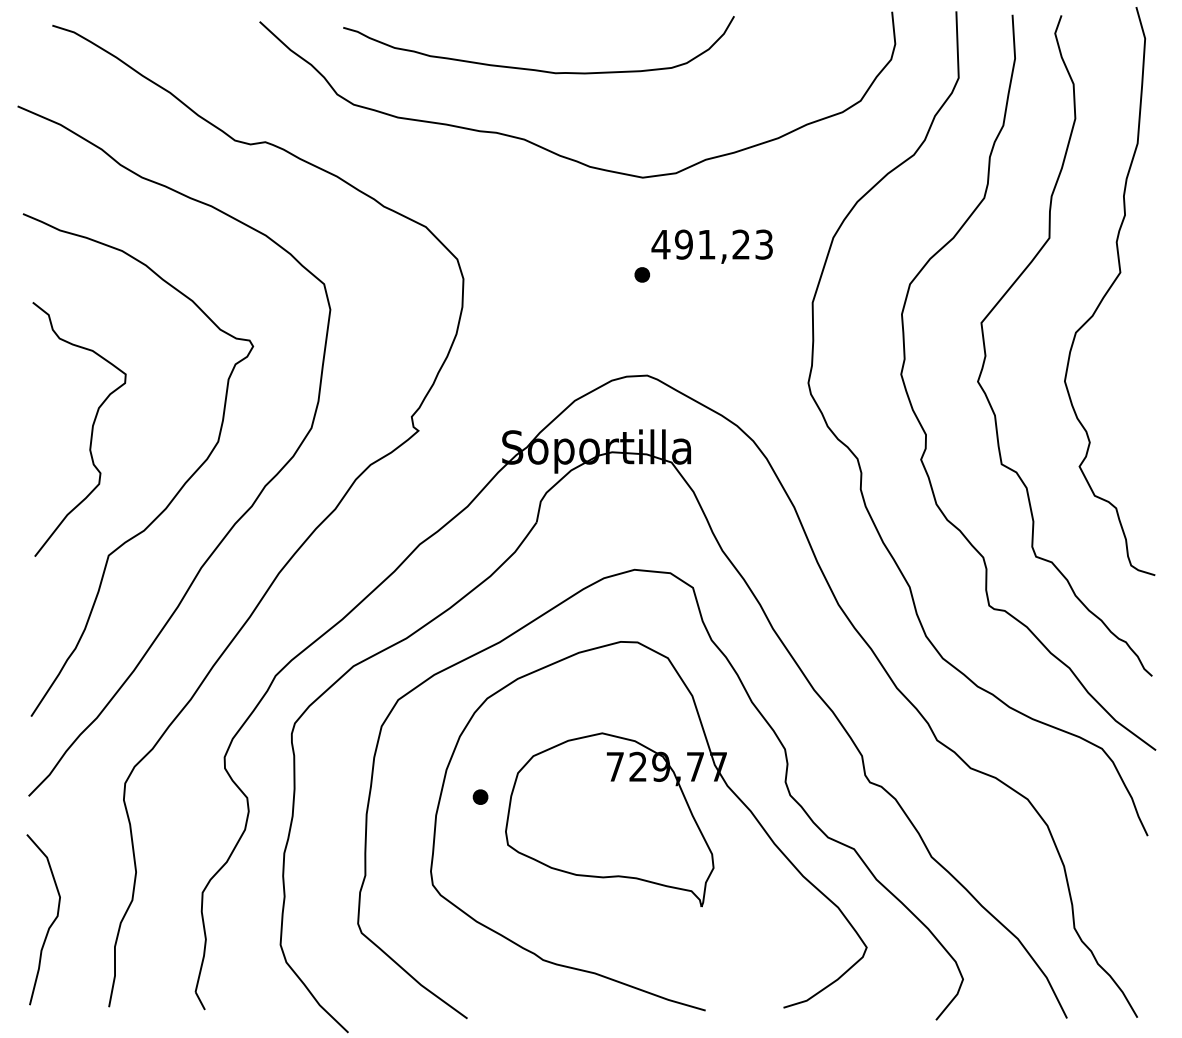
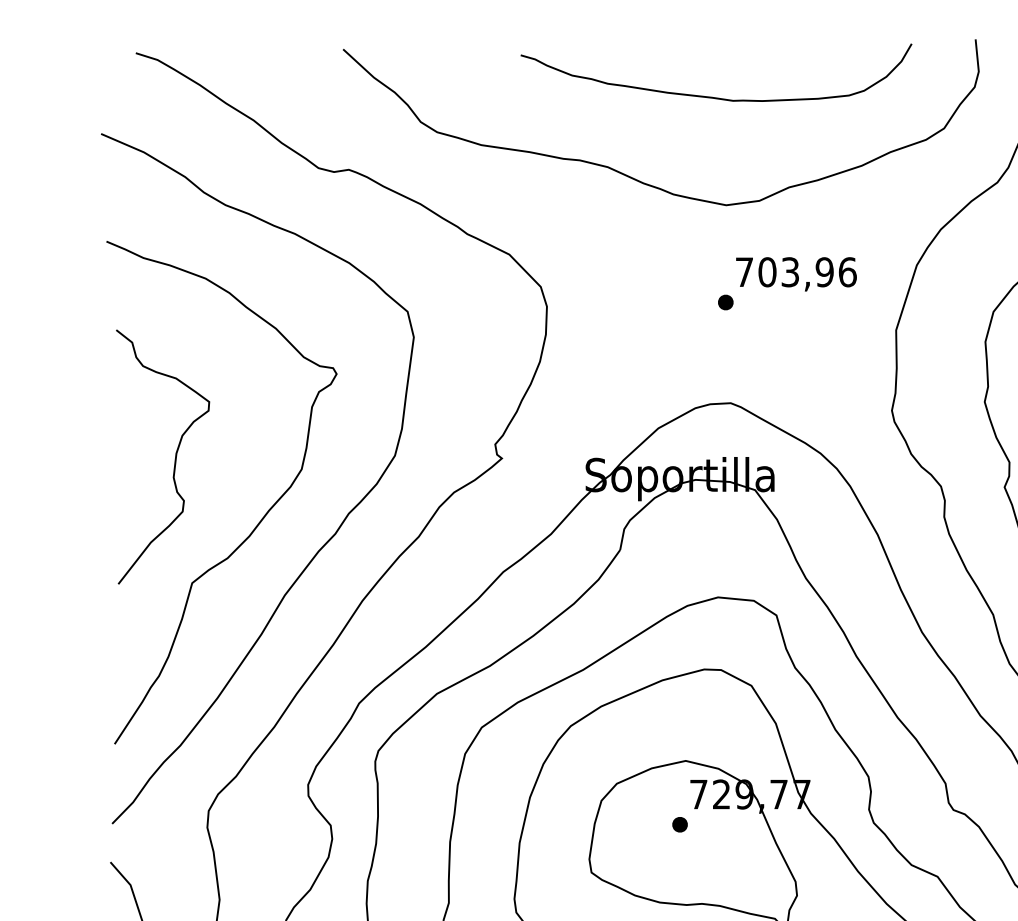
part: (538, 69) -> (715, 97), moved
text: (712, 244) -> (795, 272), 491,23 -> 703,96
part: (480, 796) -> (679, 824), moved

